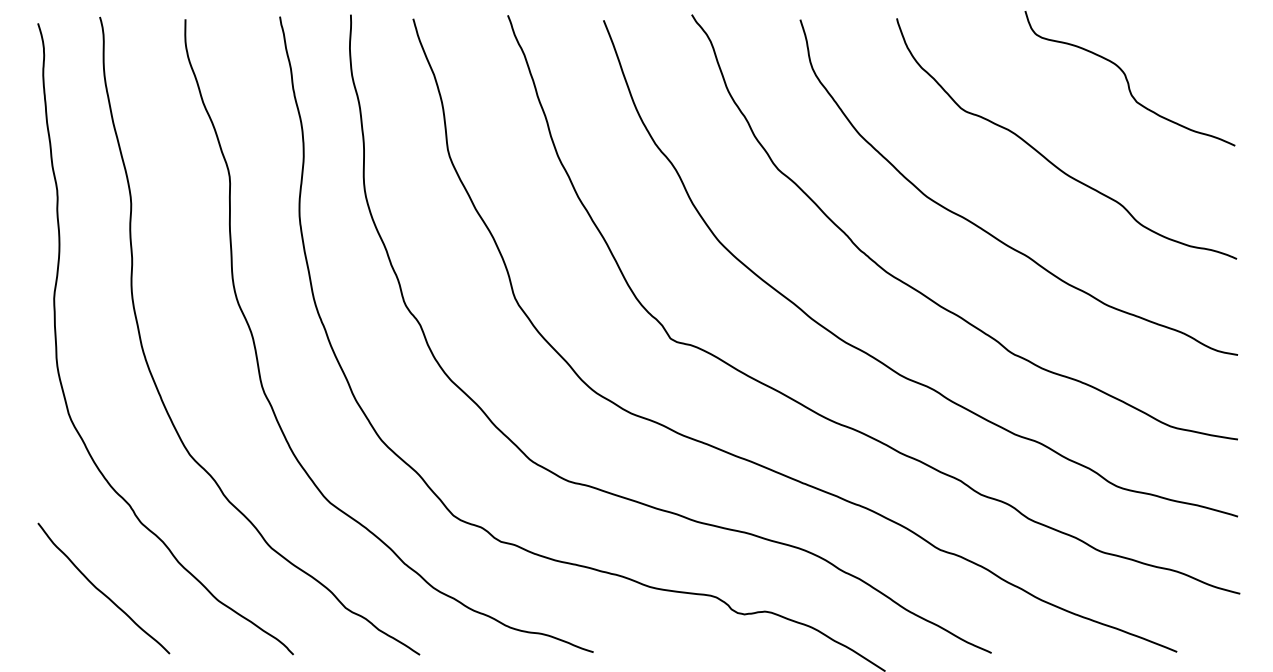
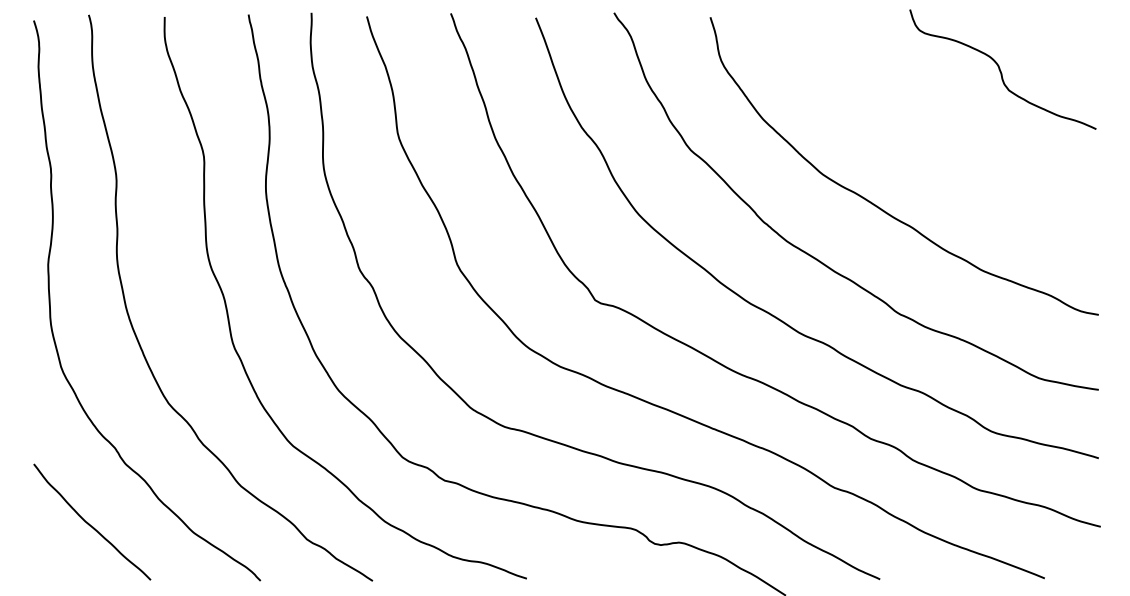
curve: (1049, 159) -> (931, 141), removed

